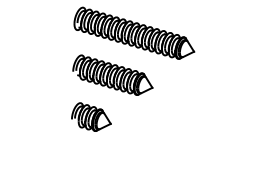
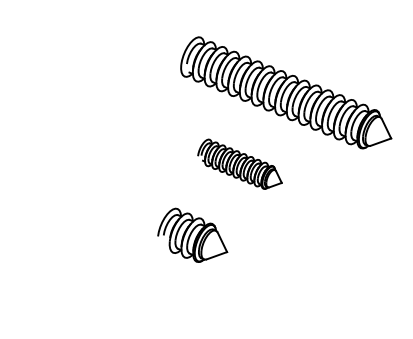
part: (112, 74) -> (239, 163), size x0.6

